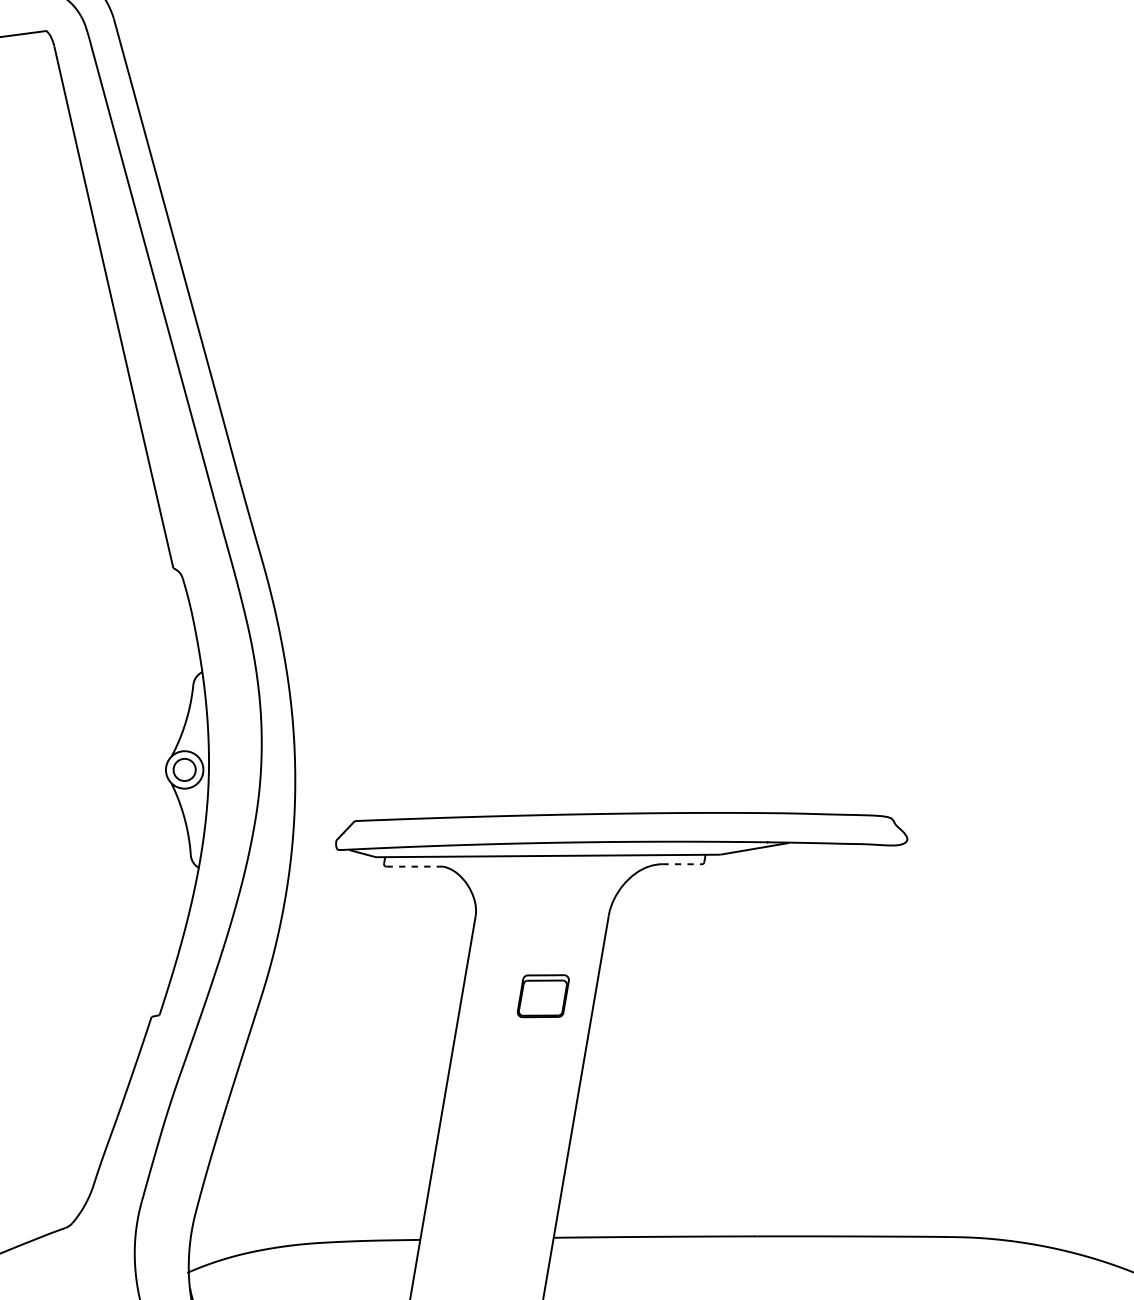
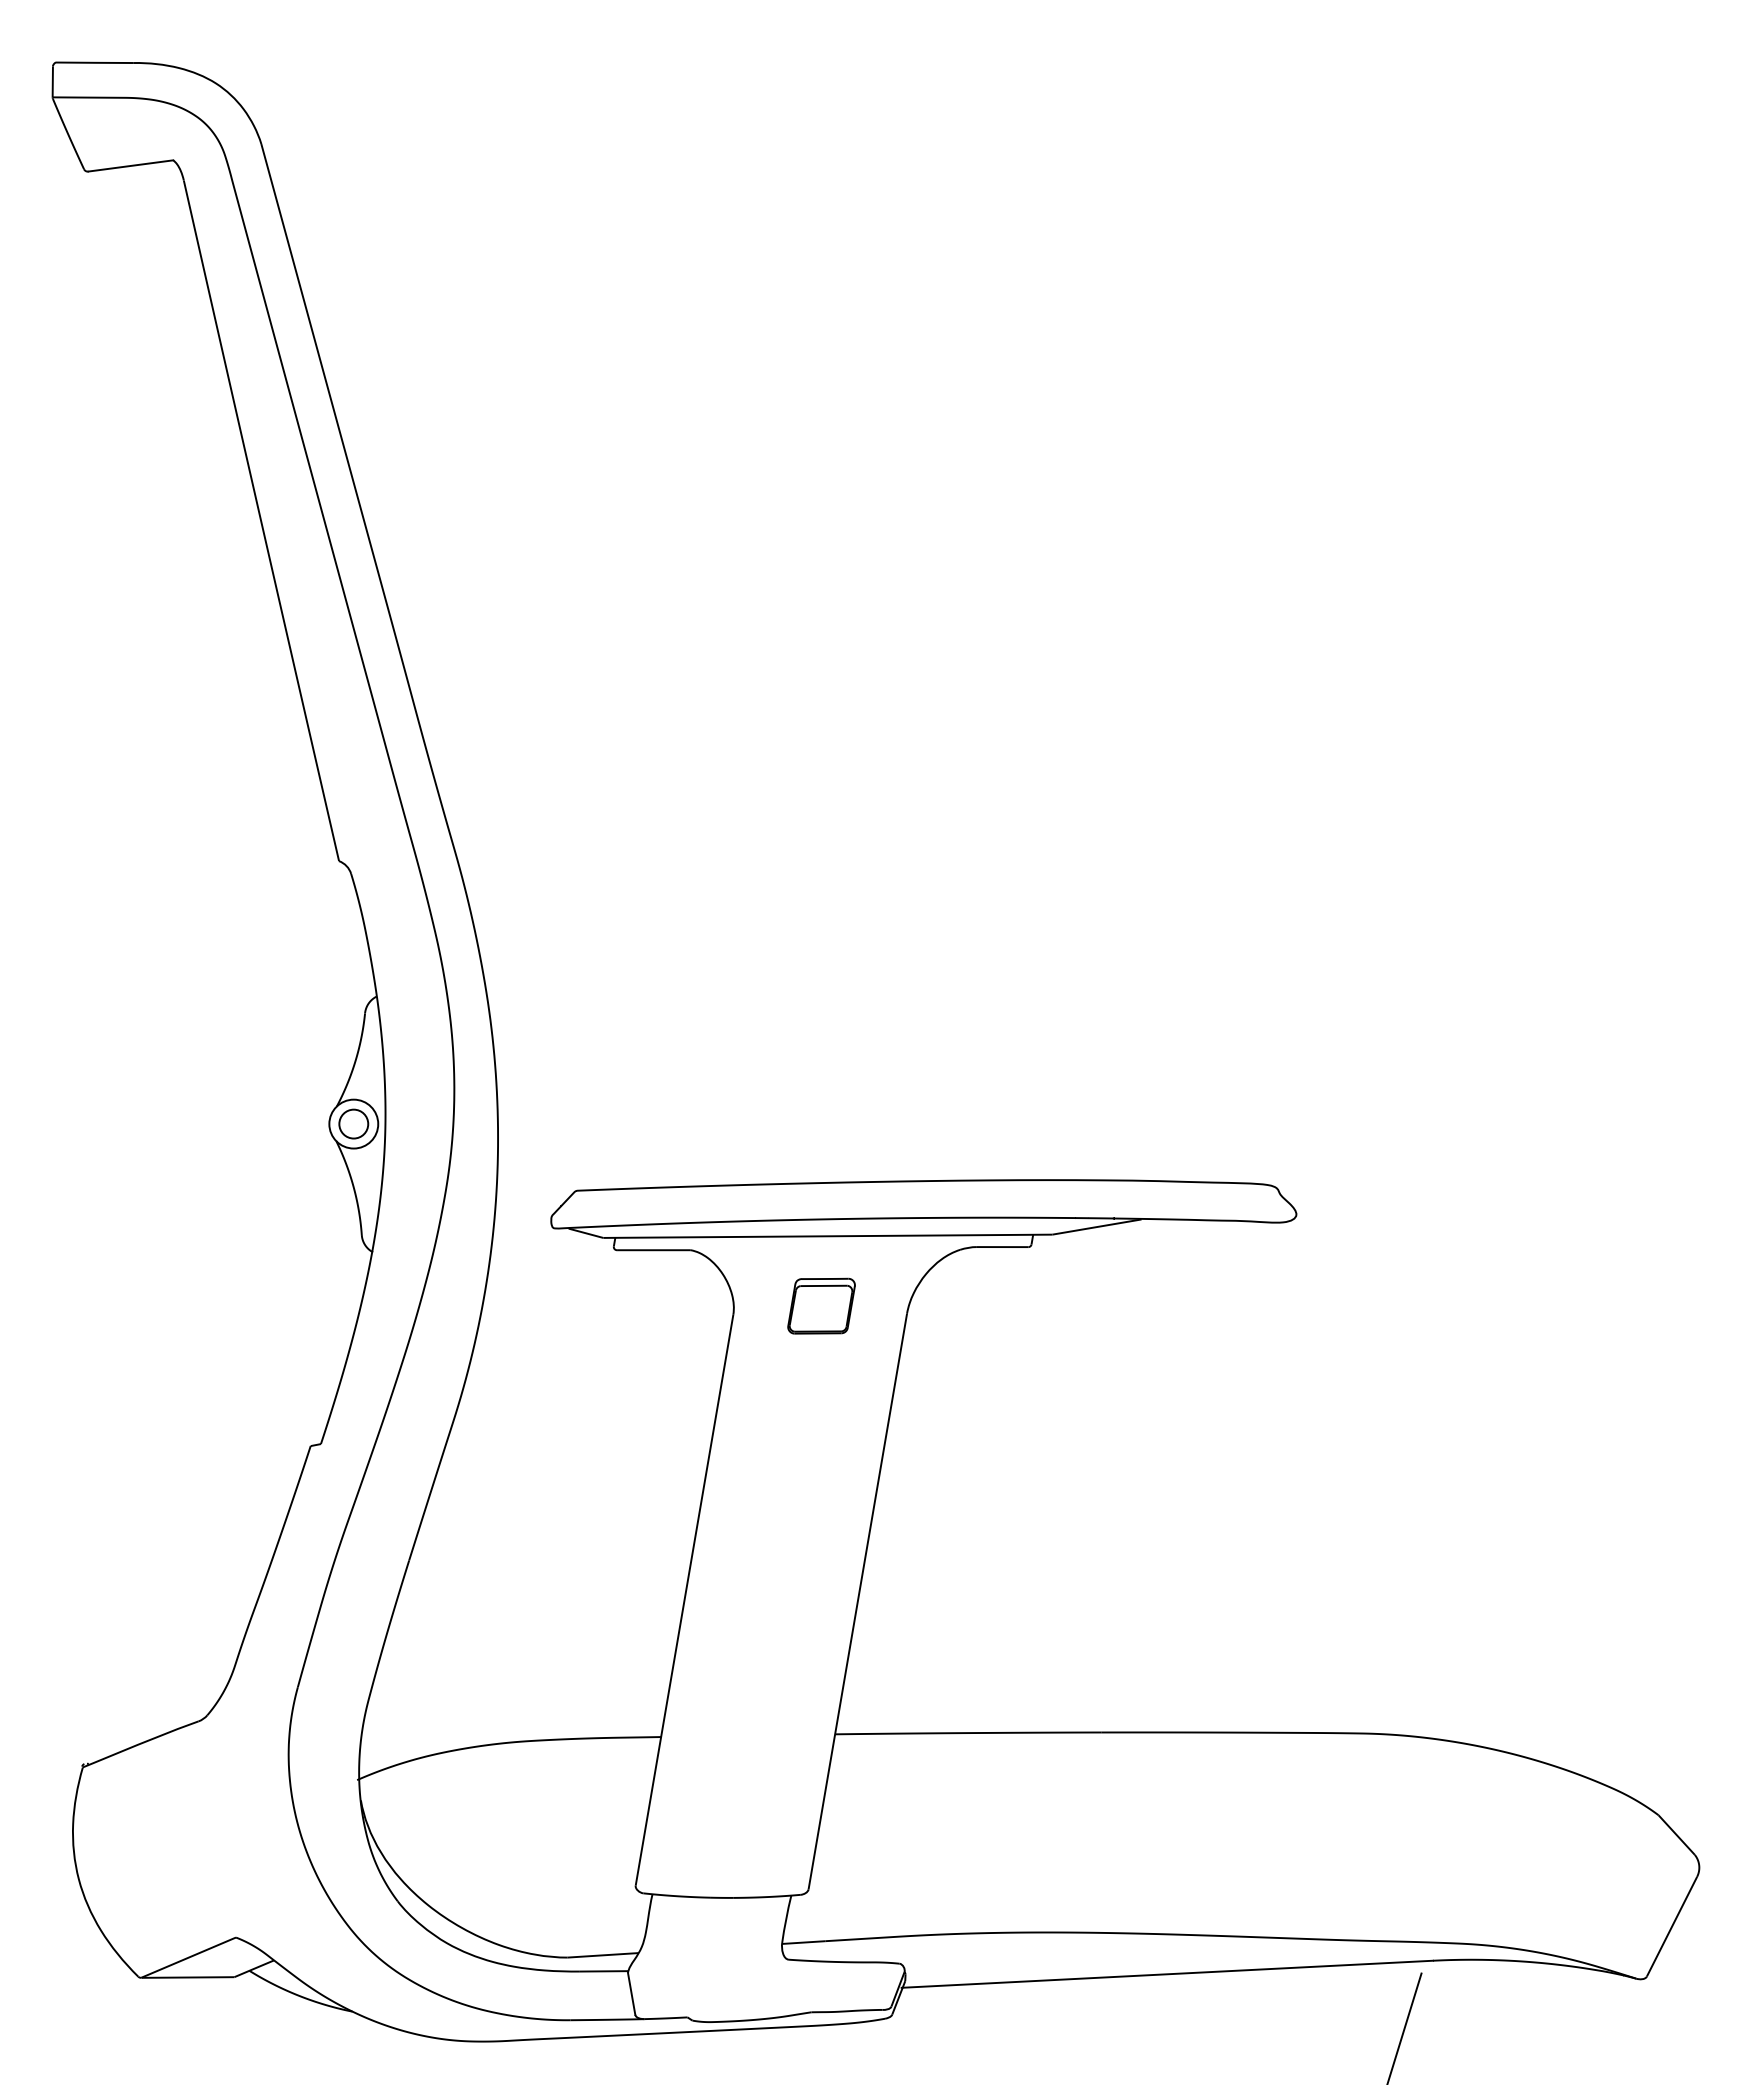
line: (682, 864) -> (1002, 1247), dashed -> solid
line: (414, 866) -> (653, 1250), dashed -> solid
part: (543, 995) -> (821, 1305), moved

